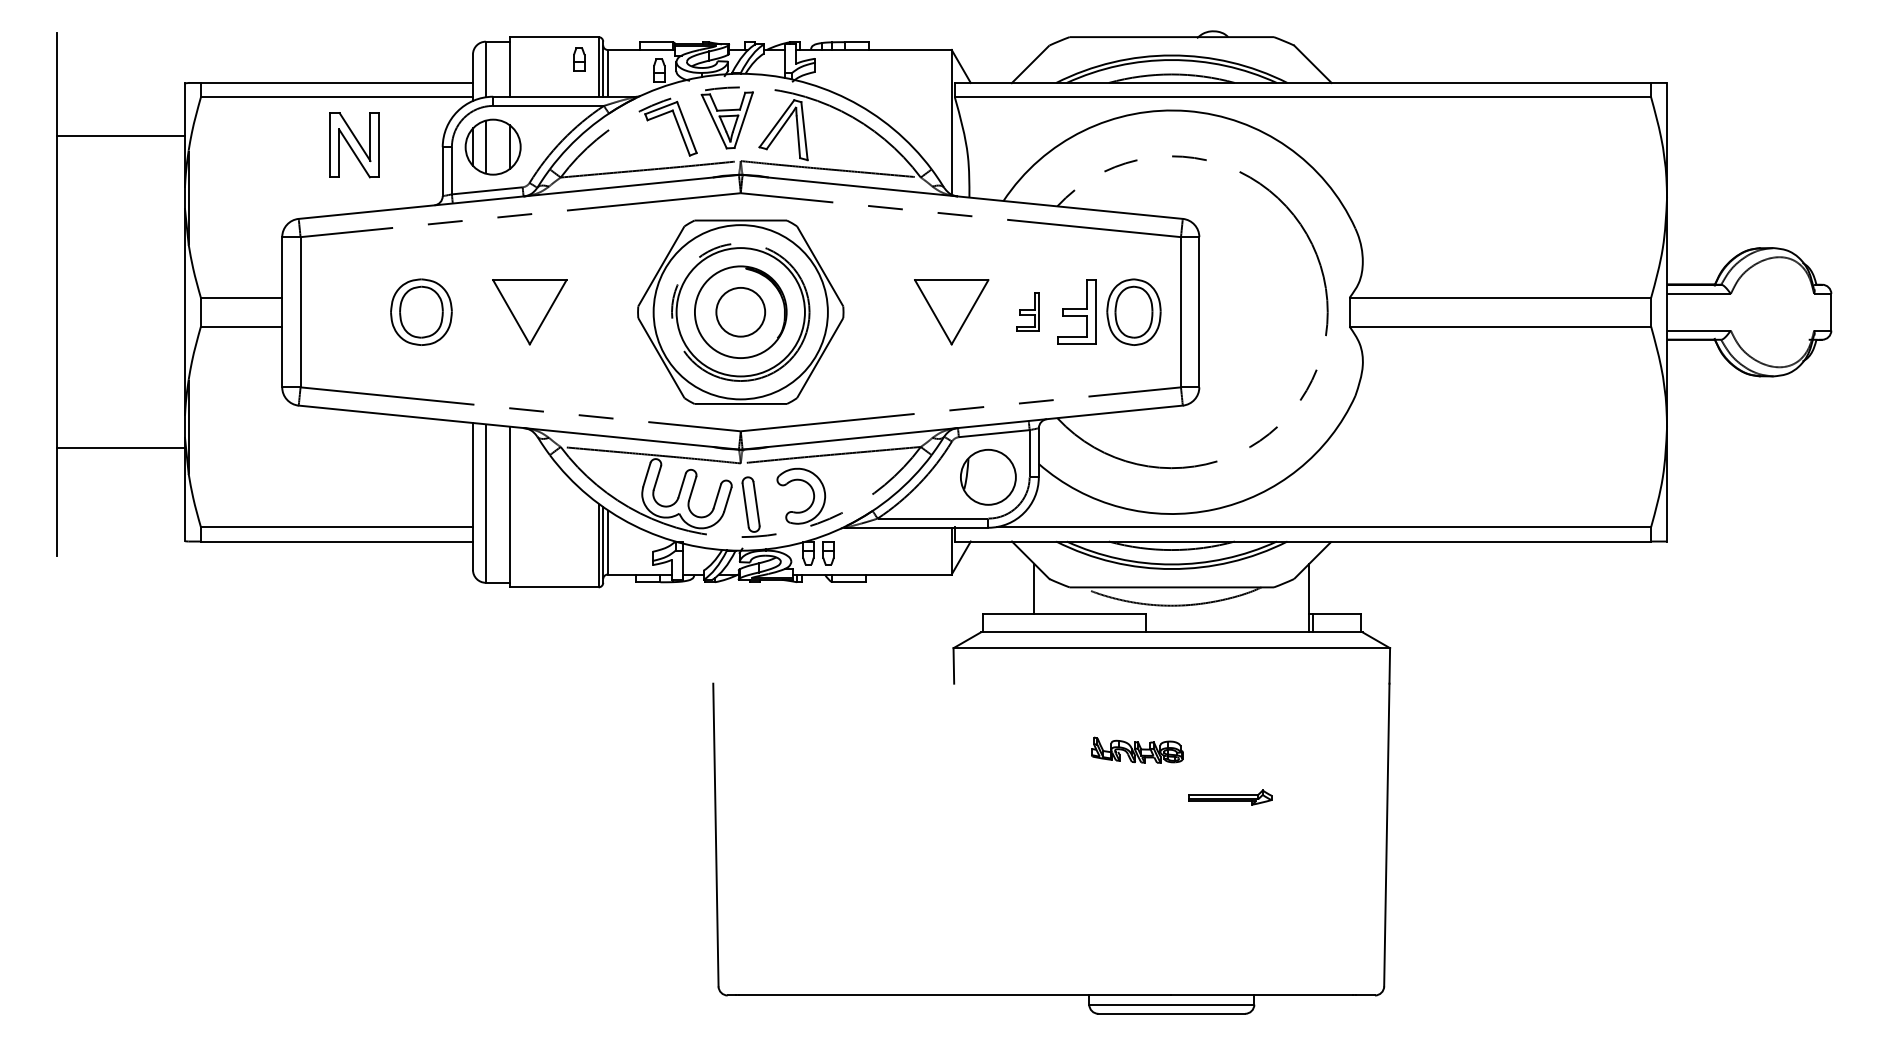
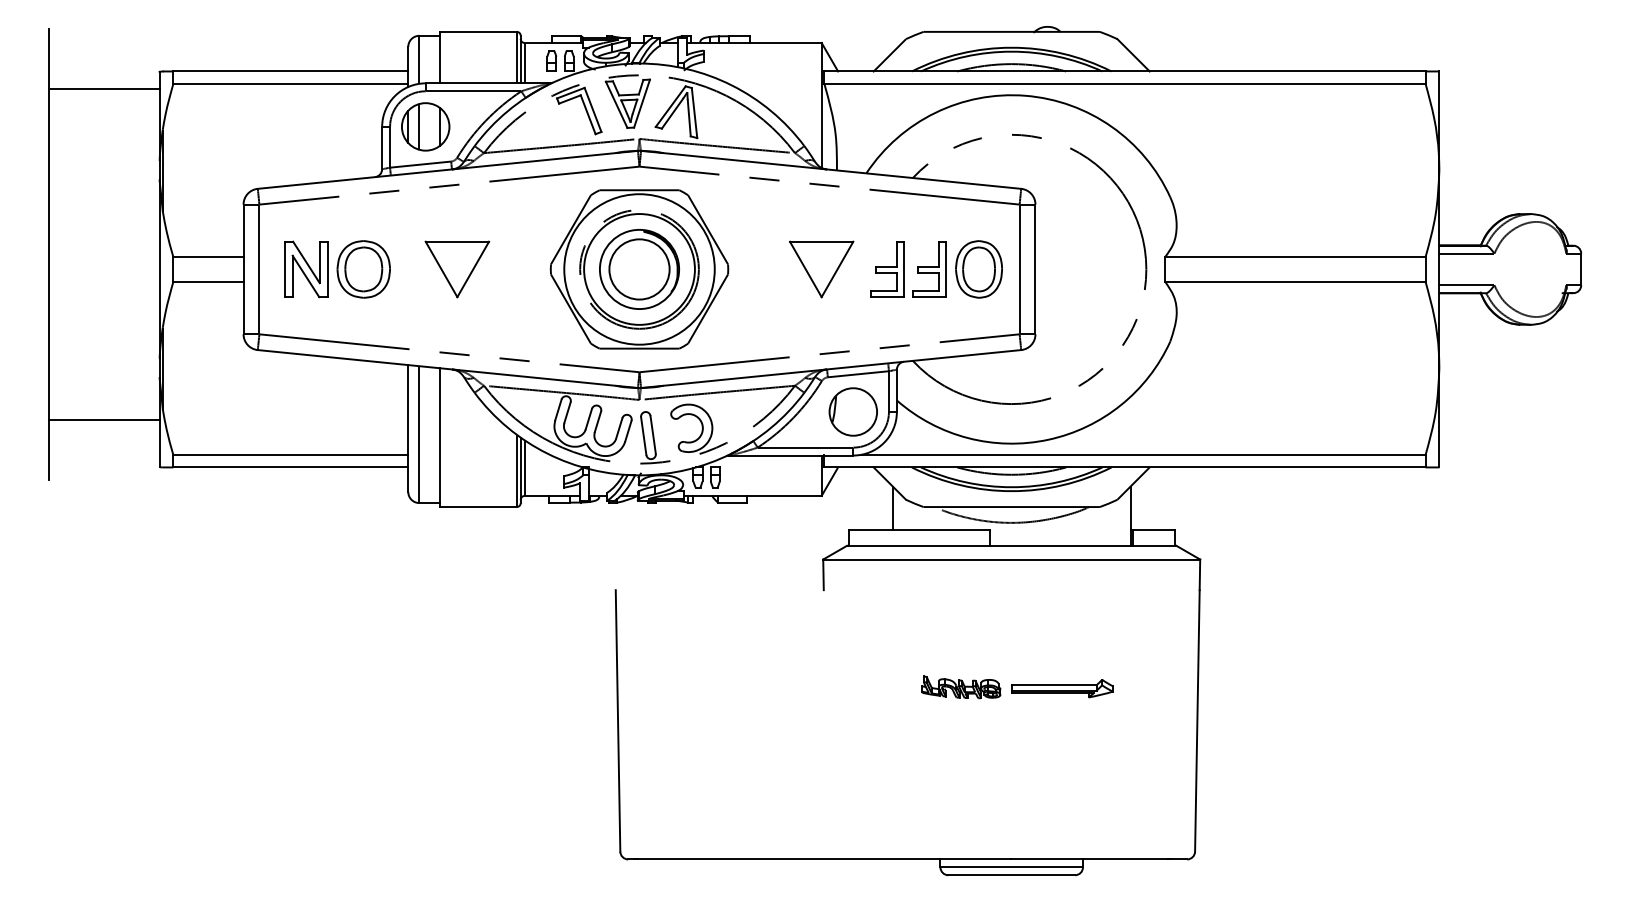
part: (579, 59) -> (552, 60), moved
line: (120, 136) -> (103, 89), moved
part: (354, 145) -> (305, 269), moved
part: (1027, 311) -> (887, 268), size x1.67
circle: (740, 312) -> (639, 269), size x1.43
line: (120, 447) -> (103, 419), moved
part: (1137, 749) -> (961, 686), moved
part: (1230, 797) -> (1062, 688), size x1.43

